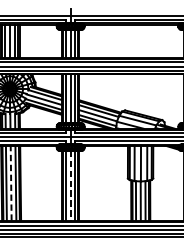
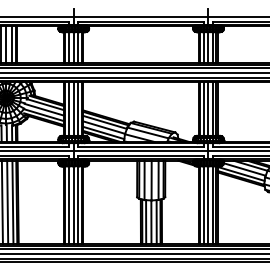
line: (11, 183) -> (7, 202), dashed -> solid
line: (70, 186) -> (73, 205), dashed -> solid

